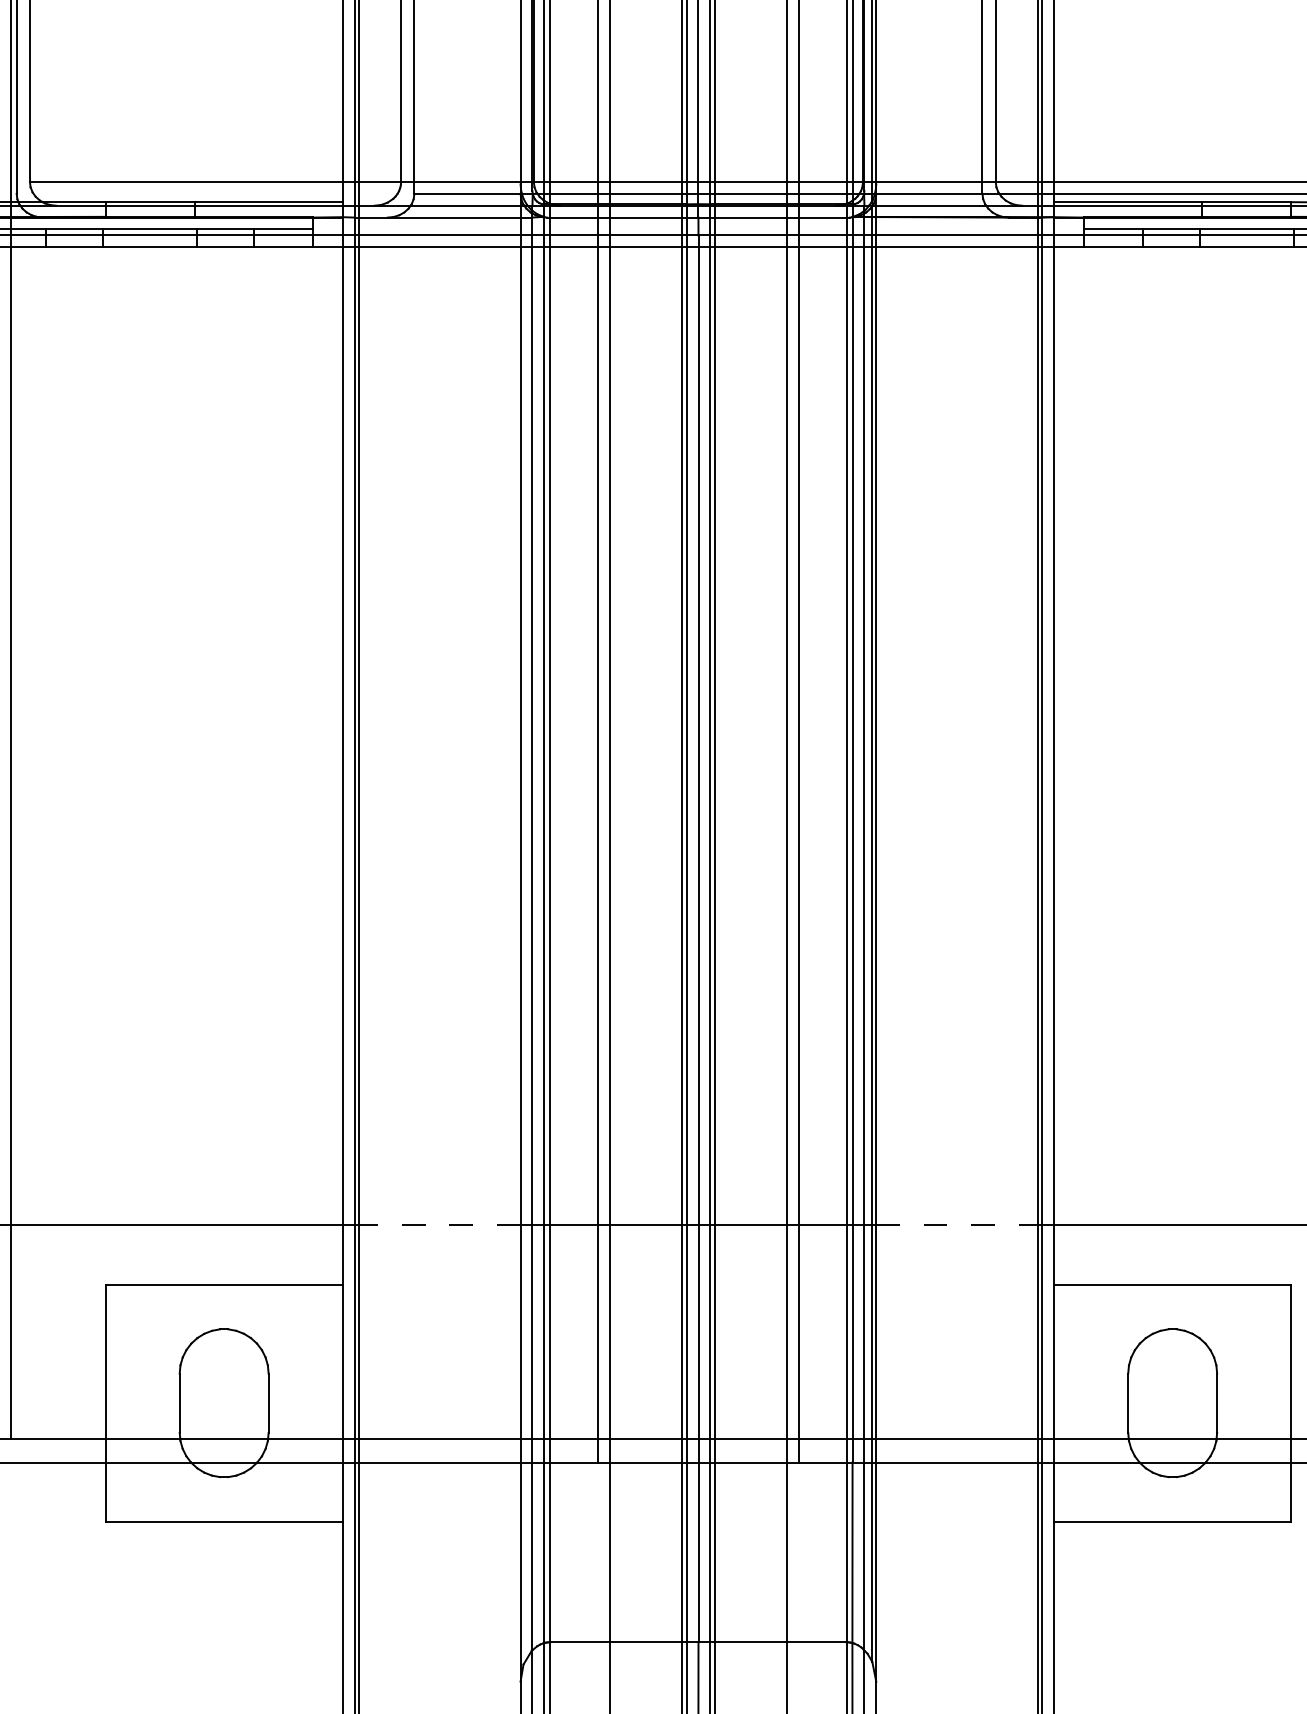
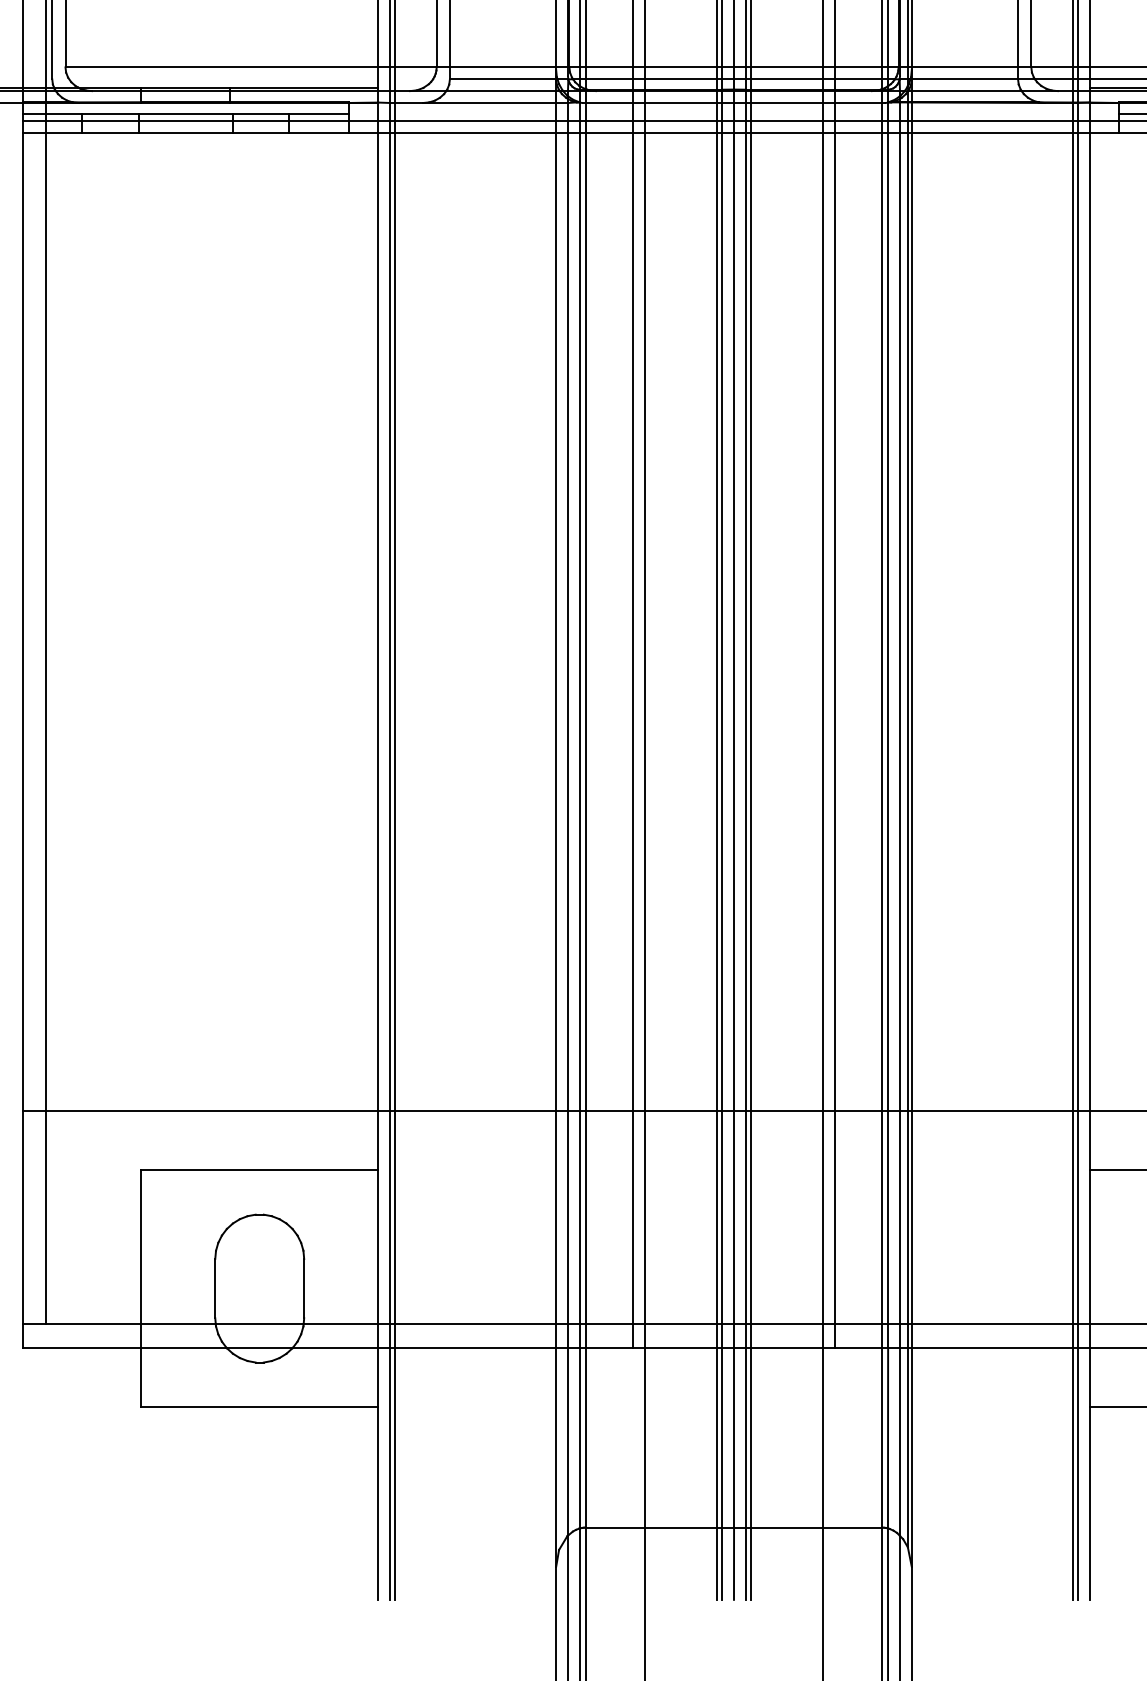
line: (439, 1225) -> (475, 1110), dashed -> solid
line: (956, 1225) -> (992, 1110), dashed -> solid

